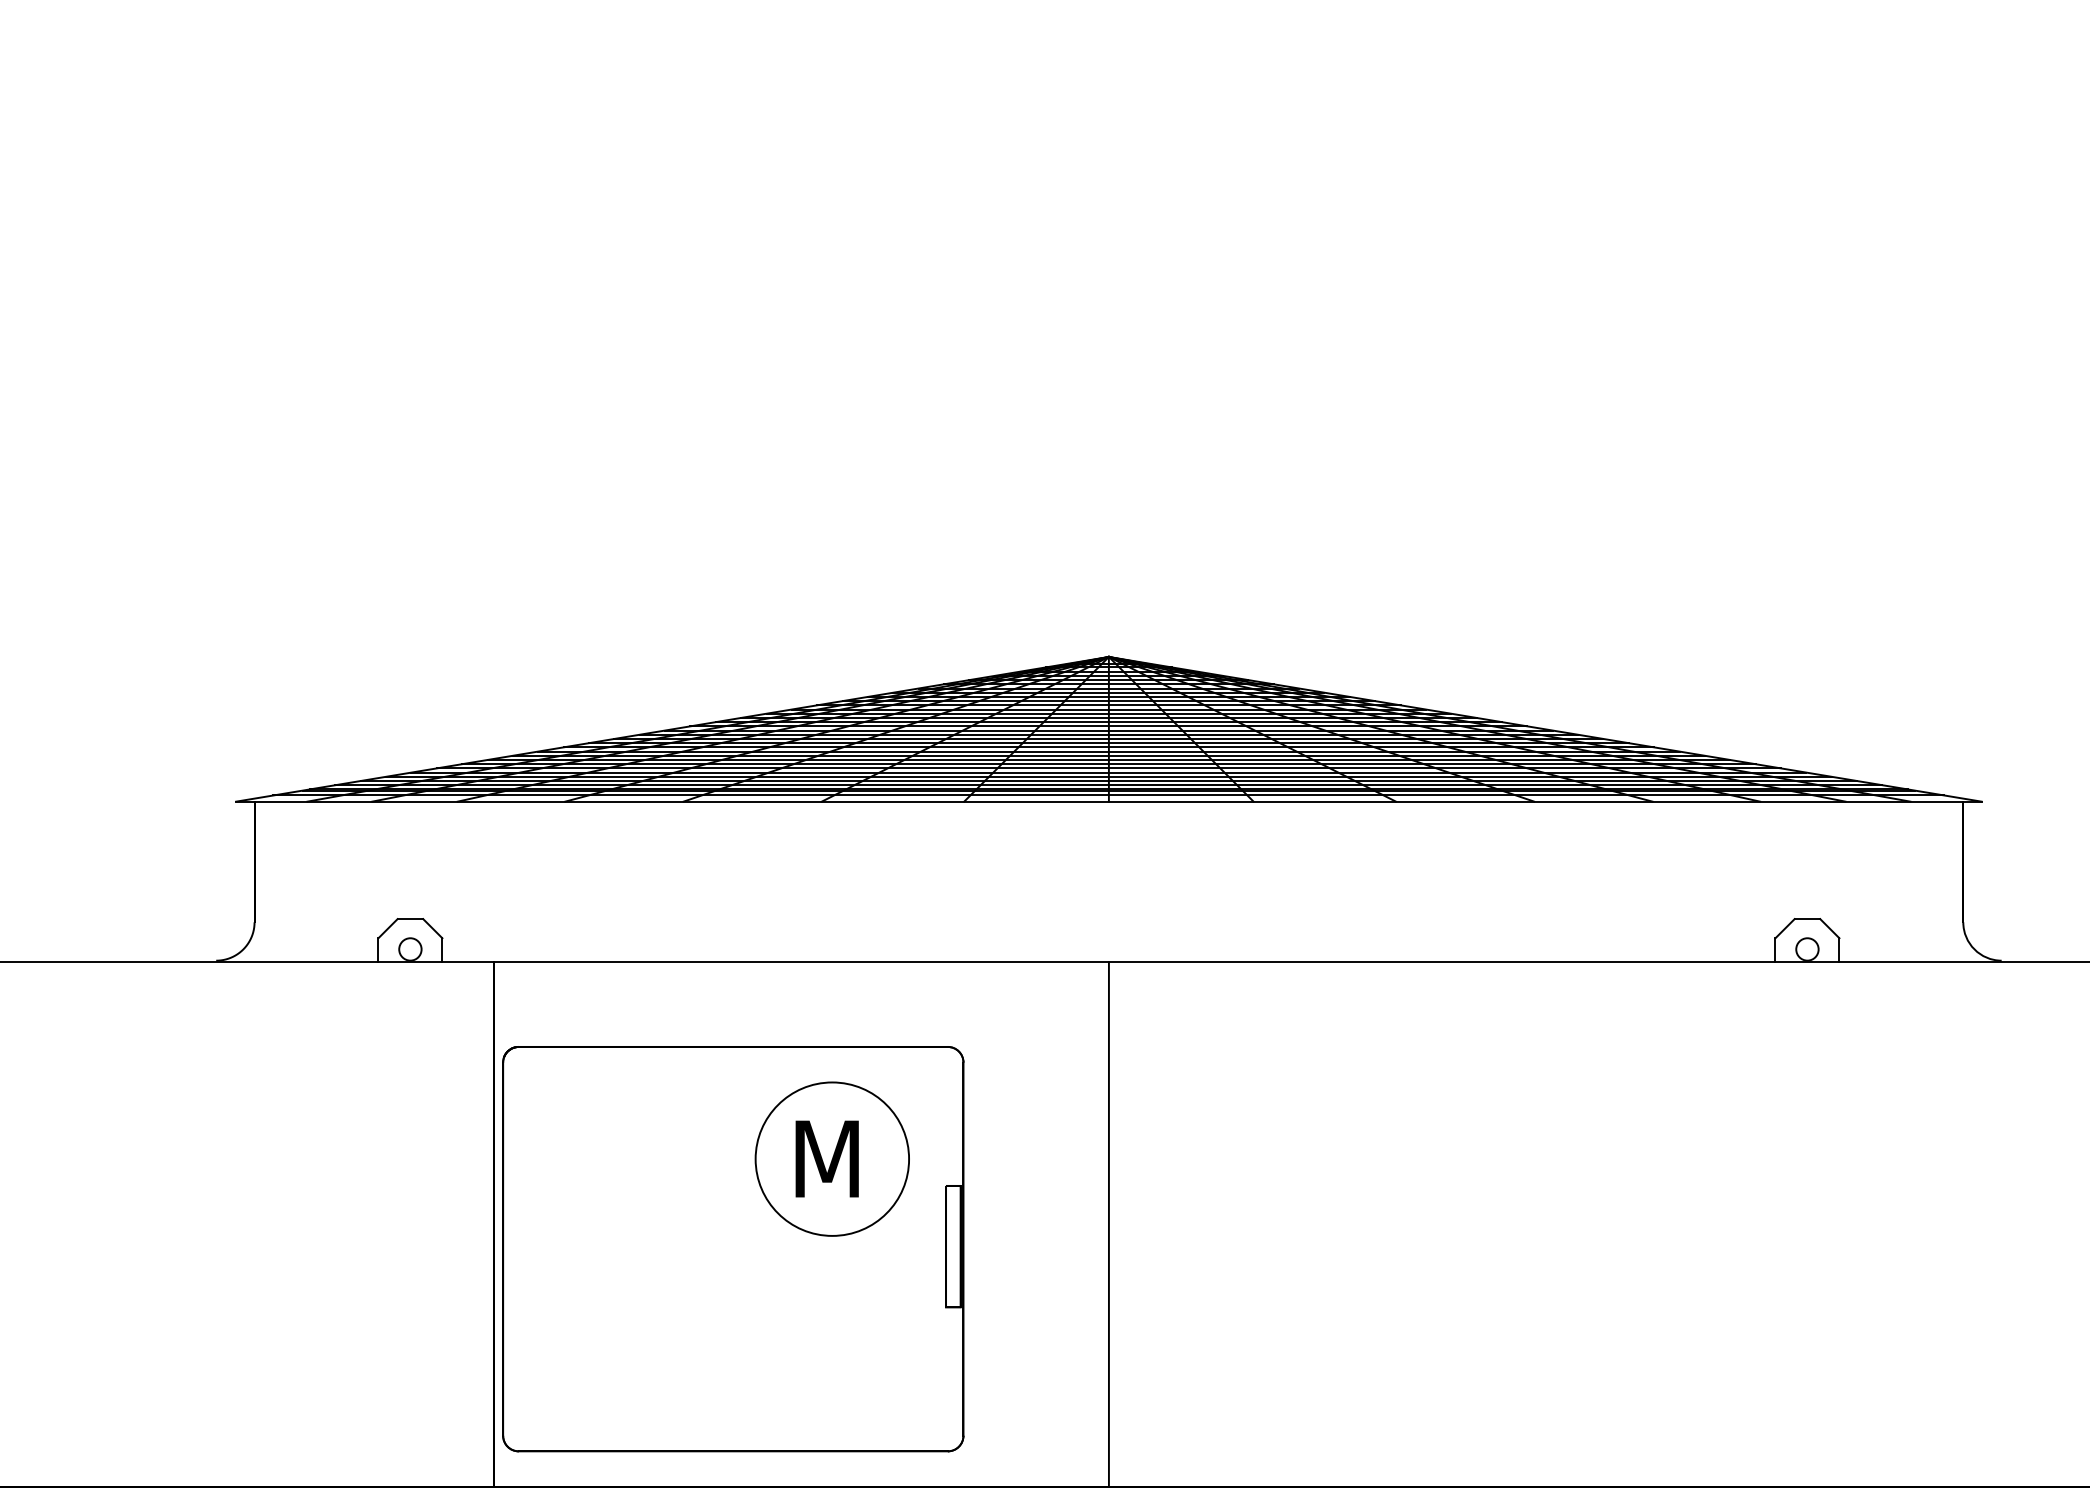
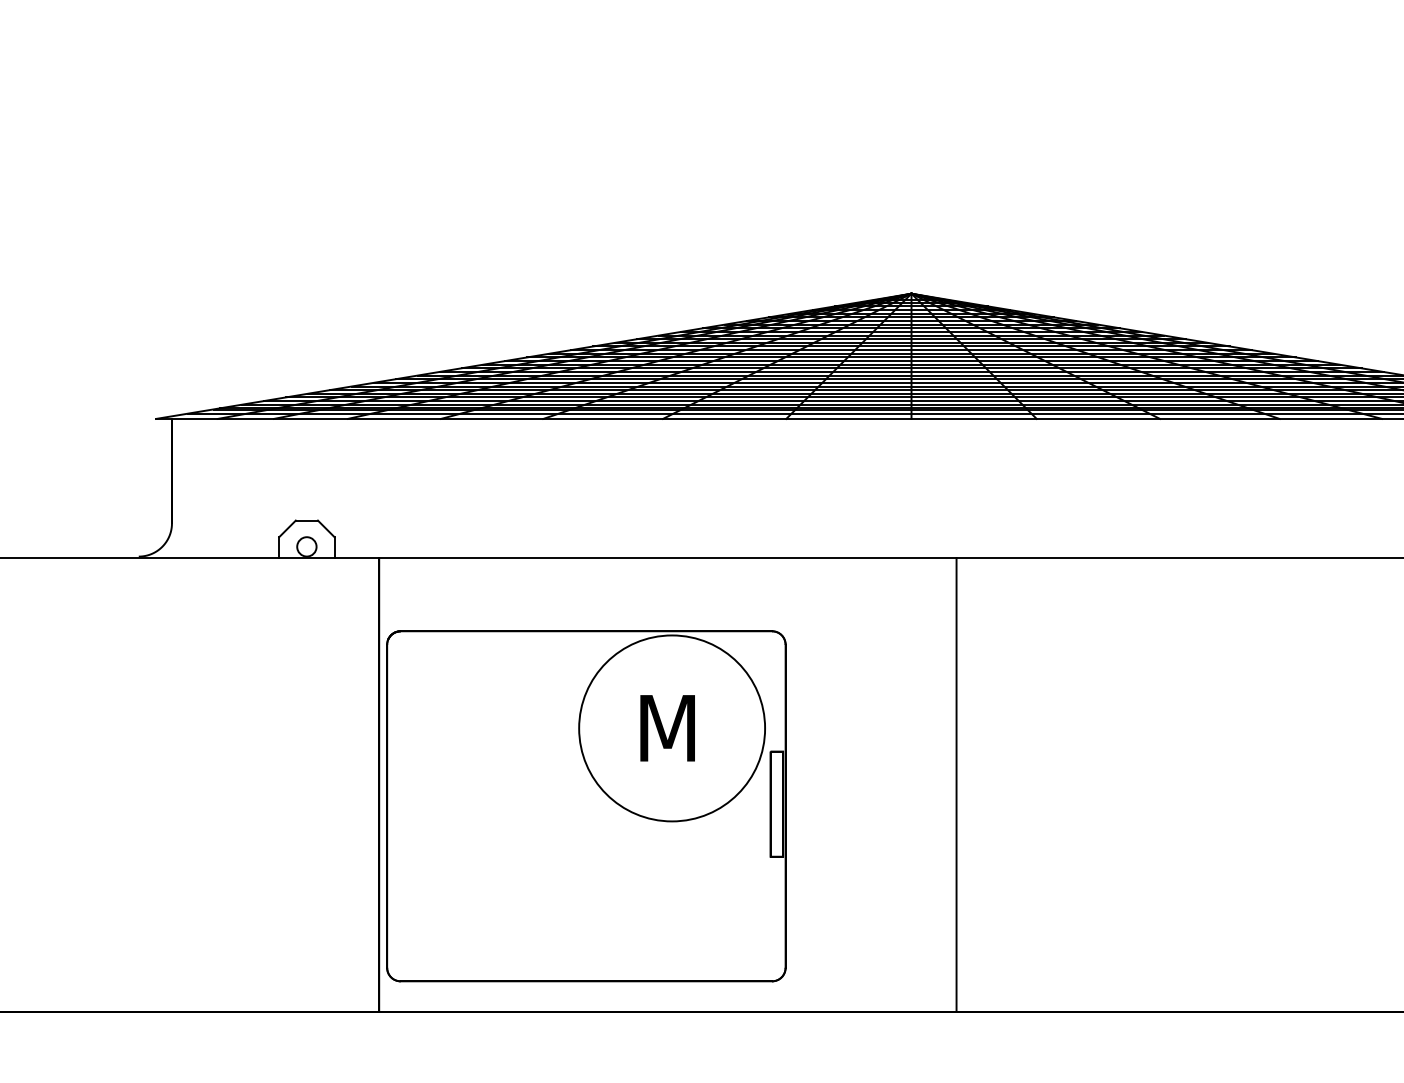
circle: (832, 1158) -> (672, 727), size x1.4
line: (1108, 1224) -> (956, 784), moved

